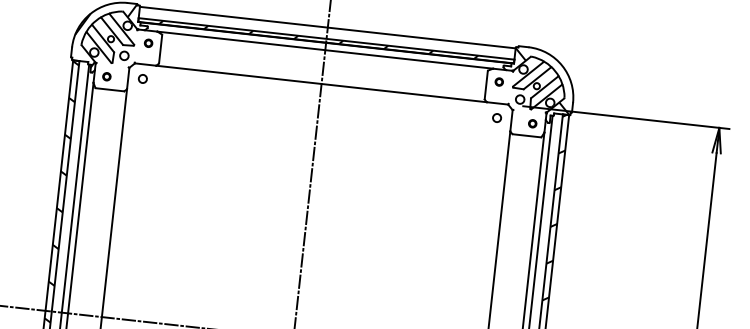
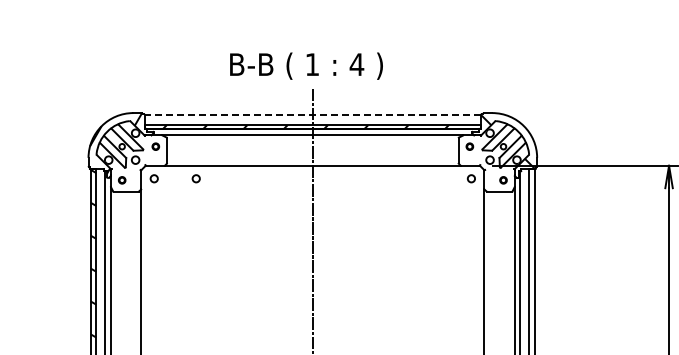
line: (327, 27) -> (312, 115), solid -> dashed
circle: (188, 83) -> (195, 178), added
hatch: (555, 207) -> (531, 252), removed

